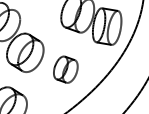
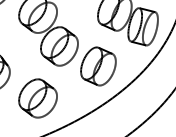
part: (65, 69) -> (98, 66), size x1.43

